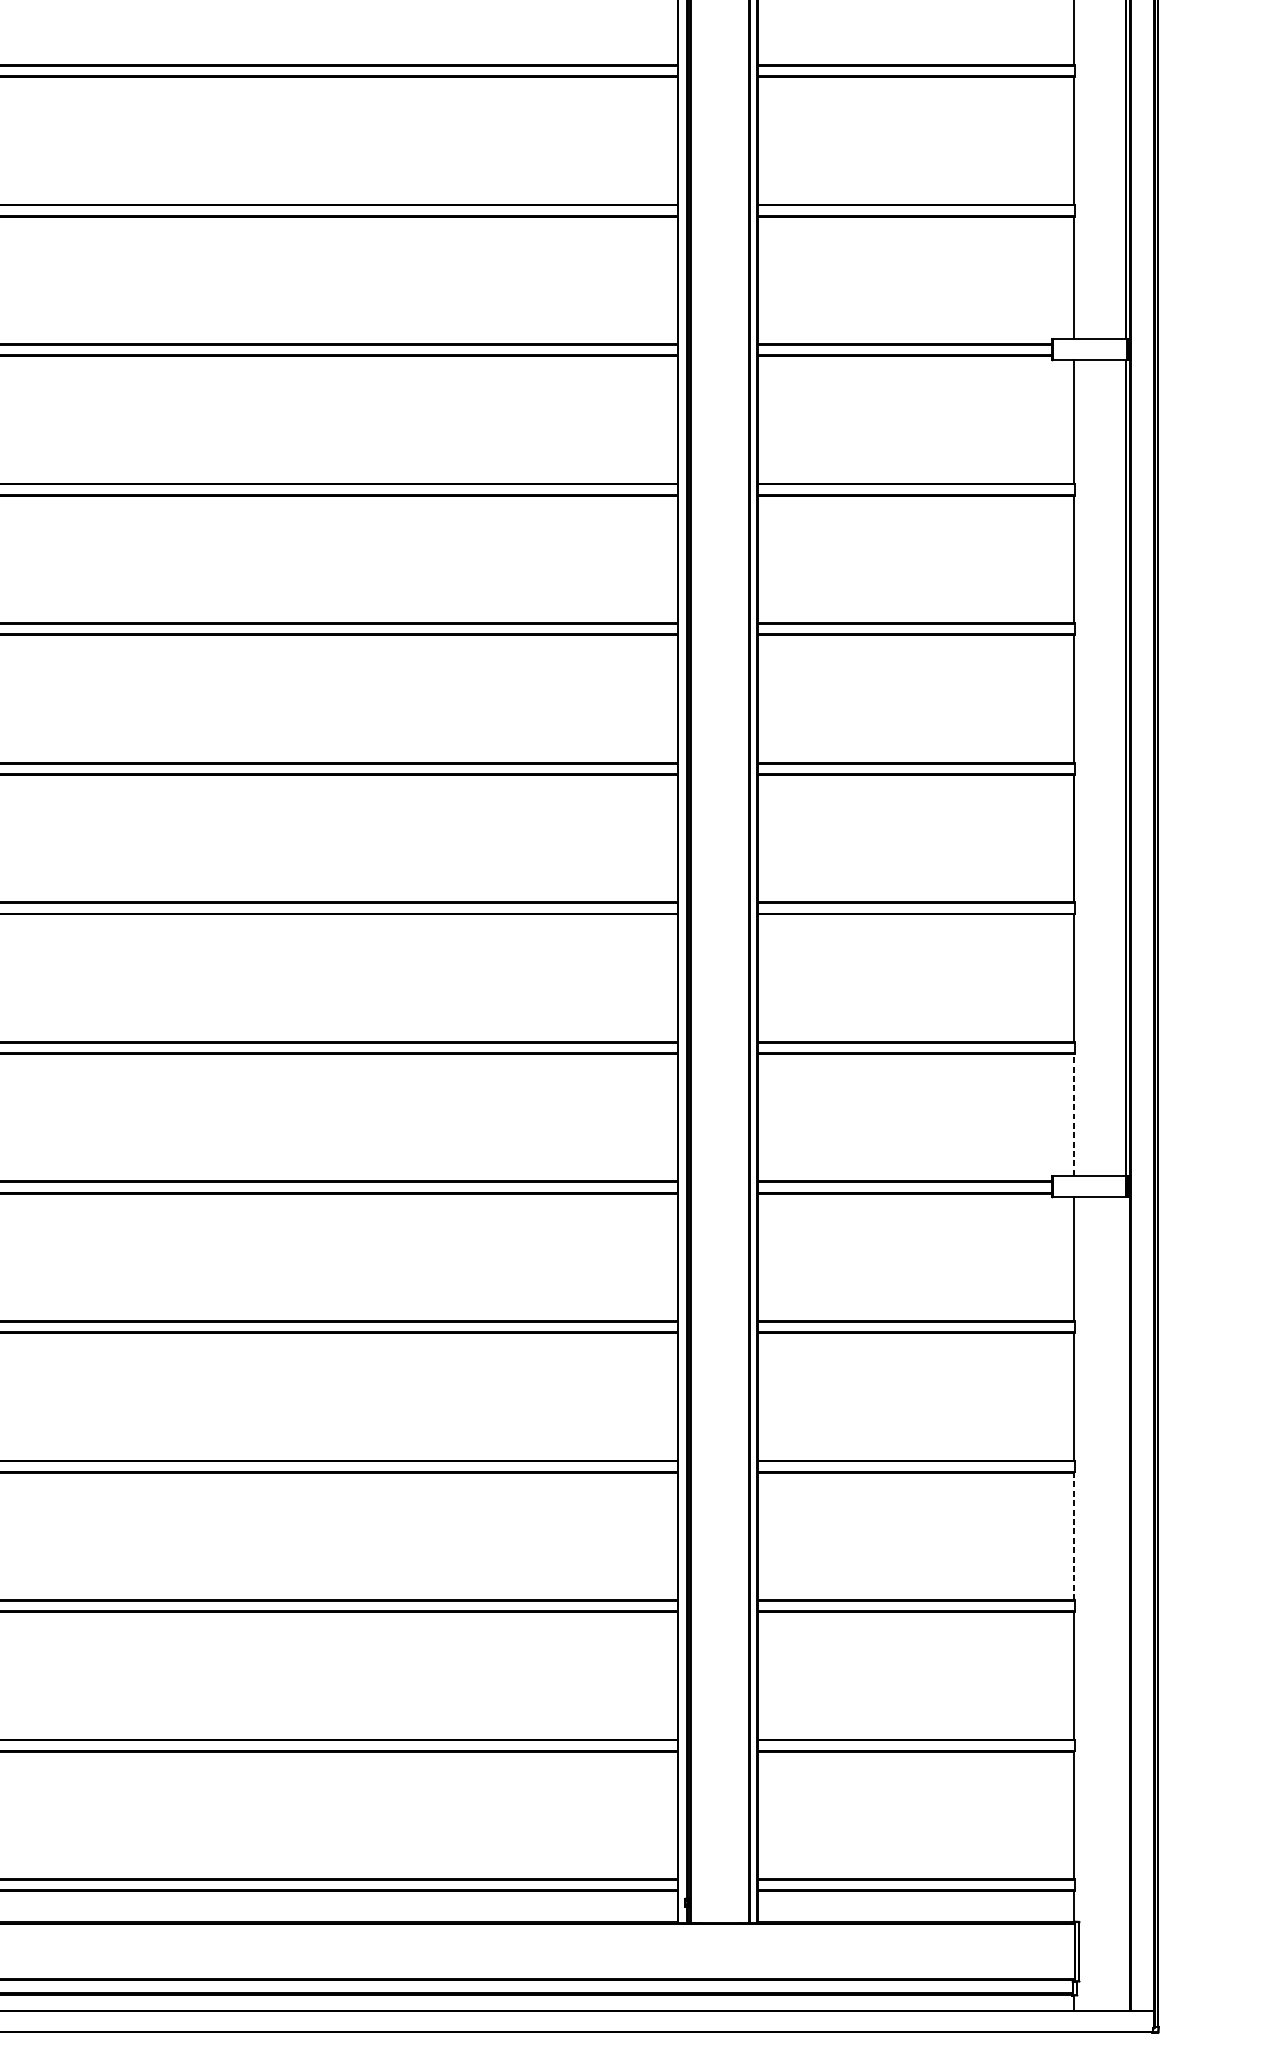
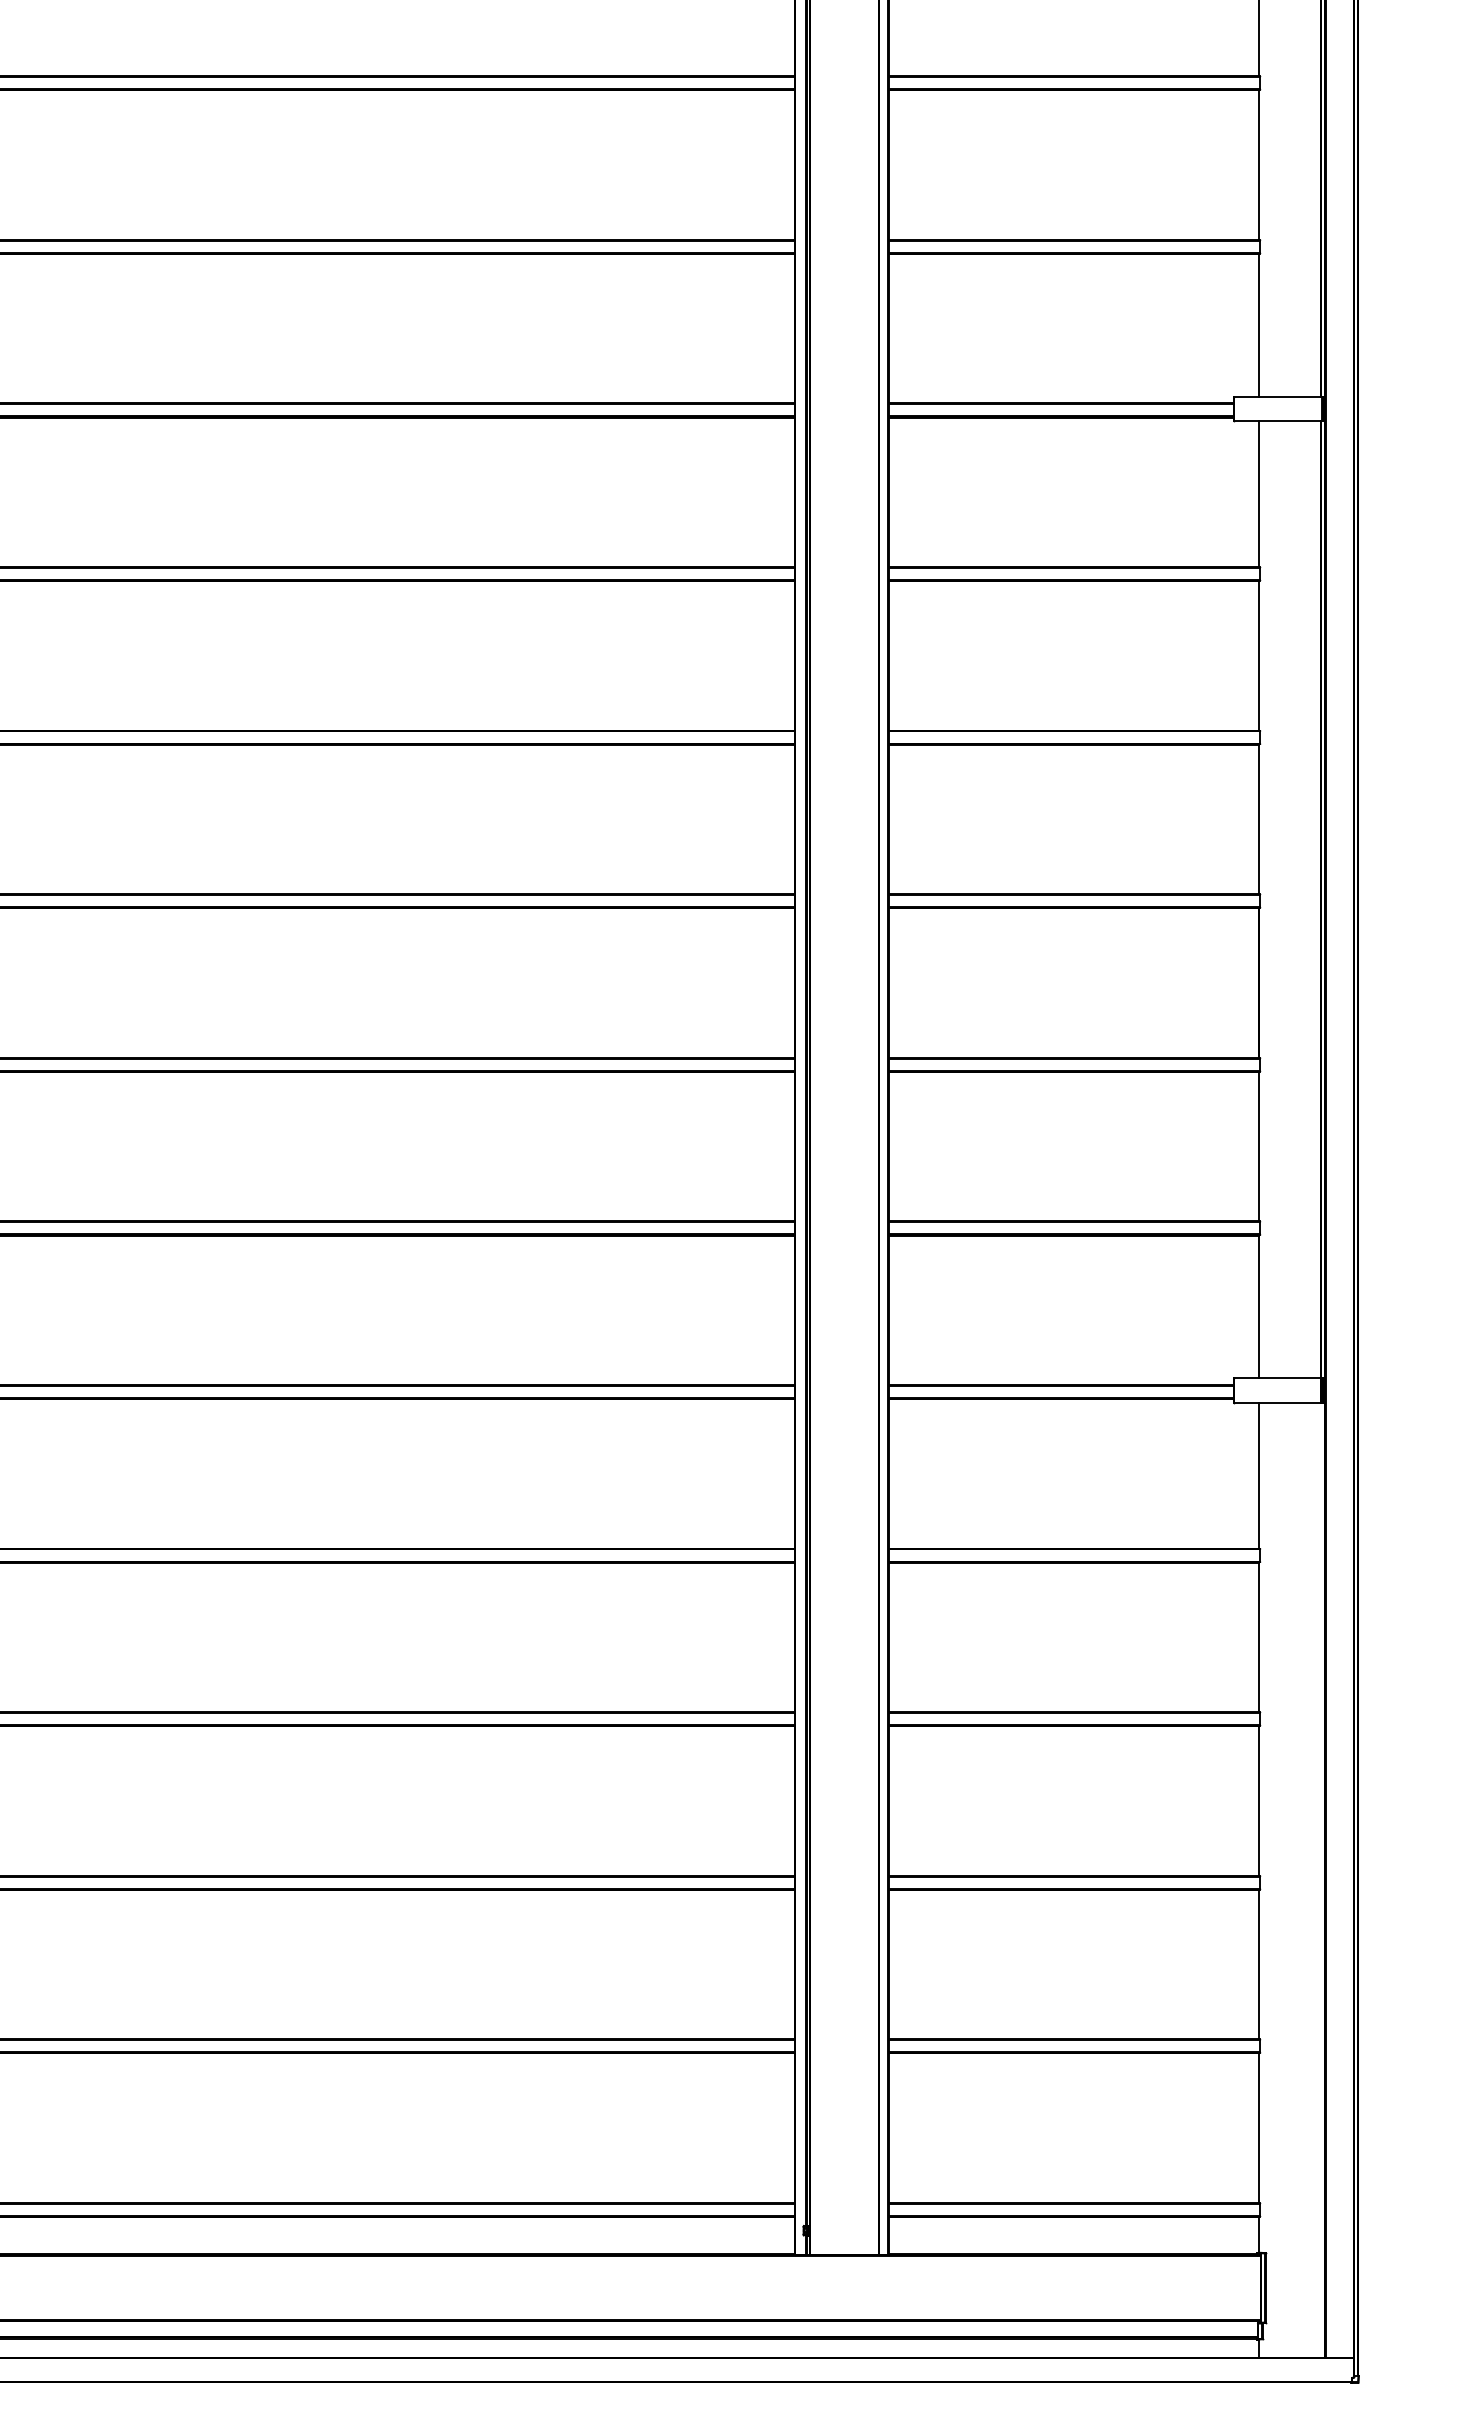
line: (1074, 1114) -> (1259, 1306), dashed -> solid
line: (1074, 1536) -> (1259, 1801), dashed -> solid

